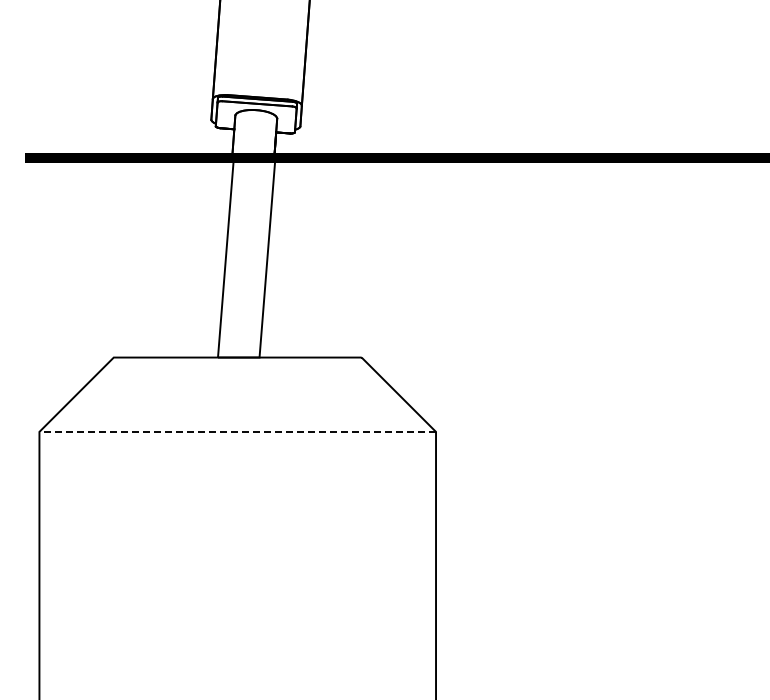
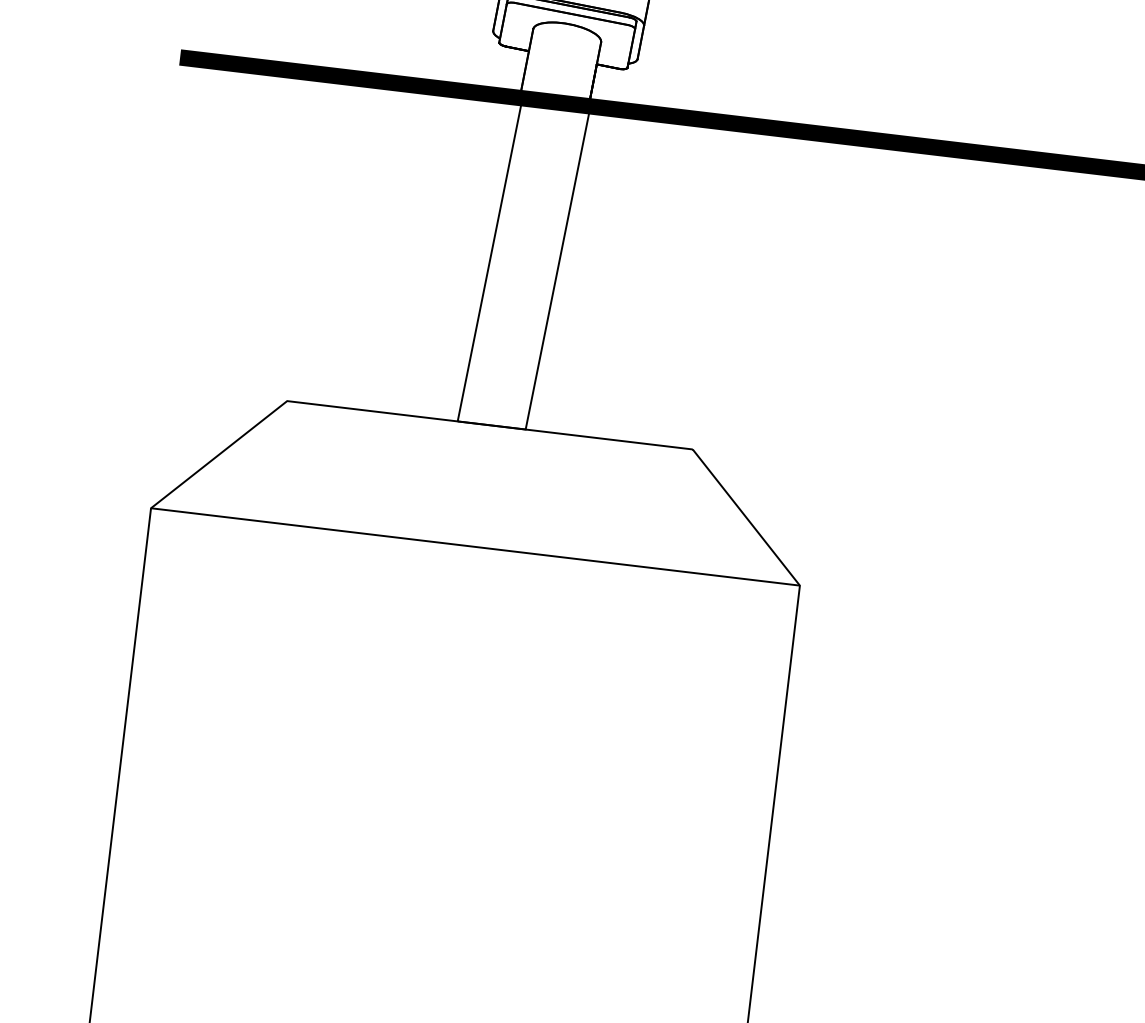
line: (237, 431) -> (475, 546), dashed -> solid

